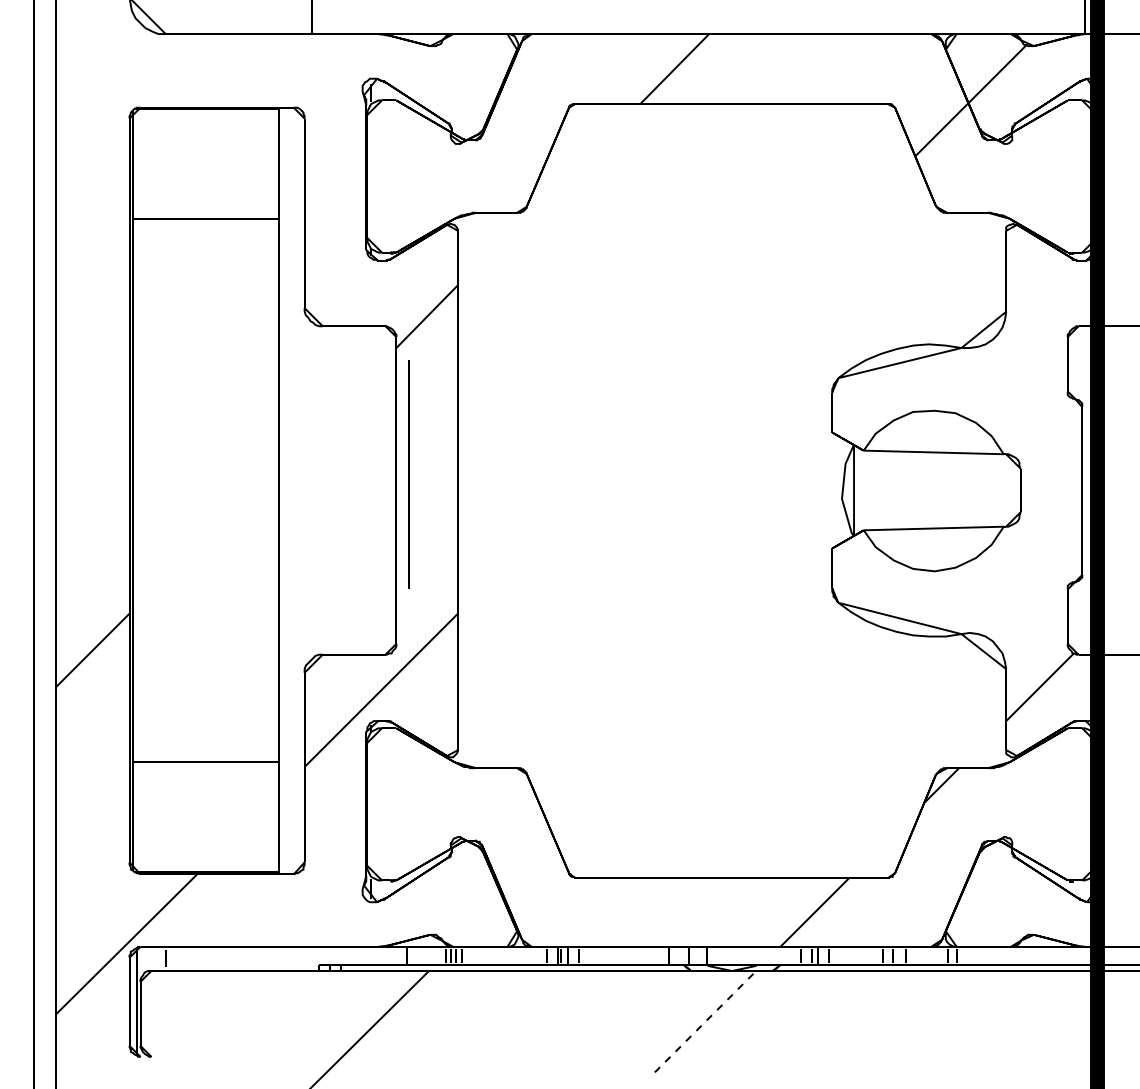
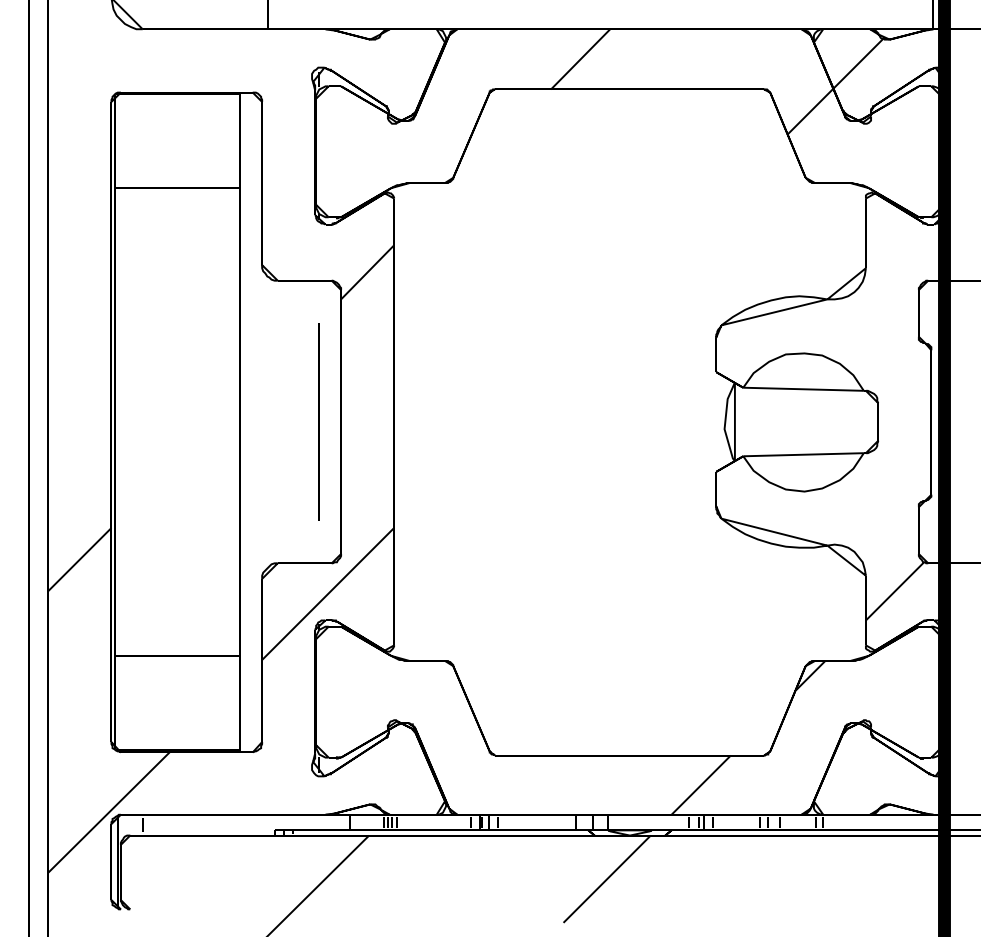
line: (408, 474) -> (318, 422), moved
line: (705, 1021) -> (607, 879), dashed -> solid

